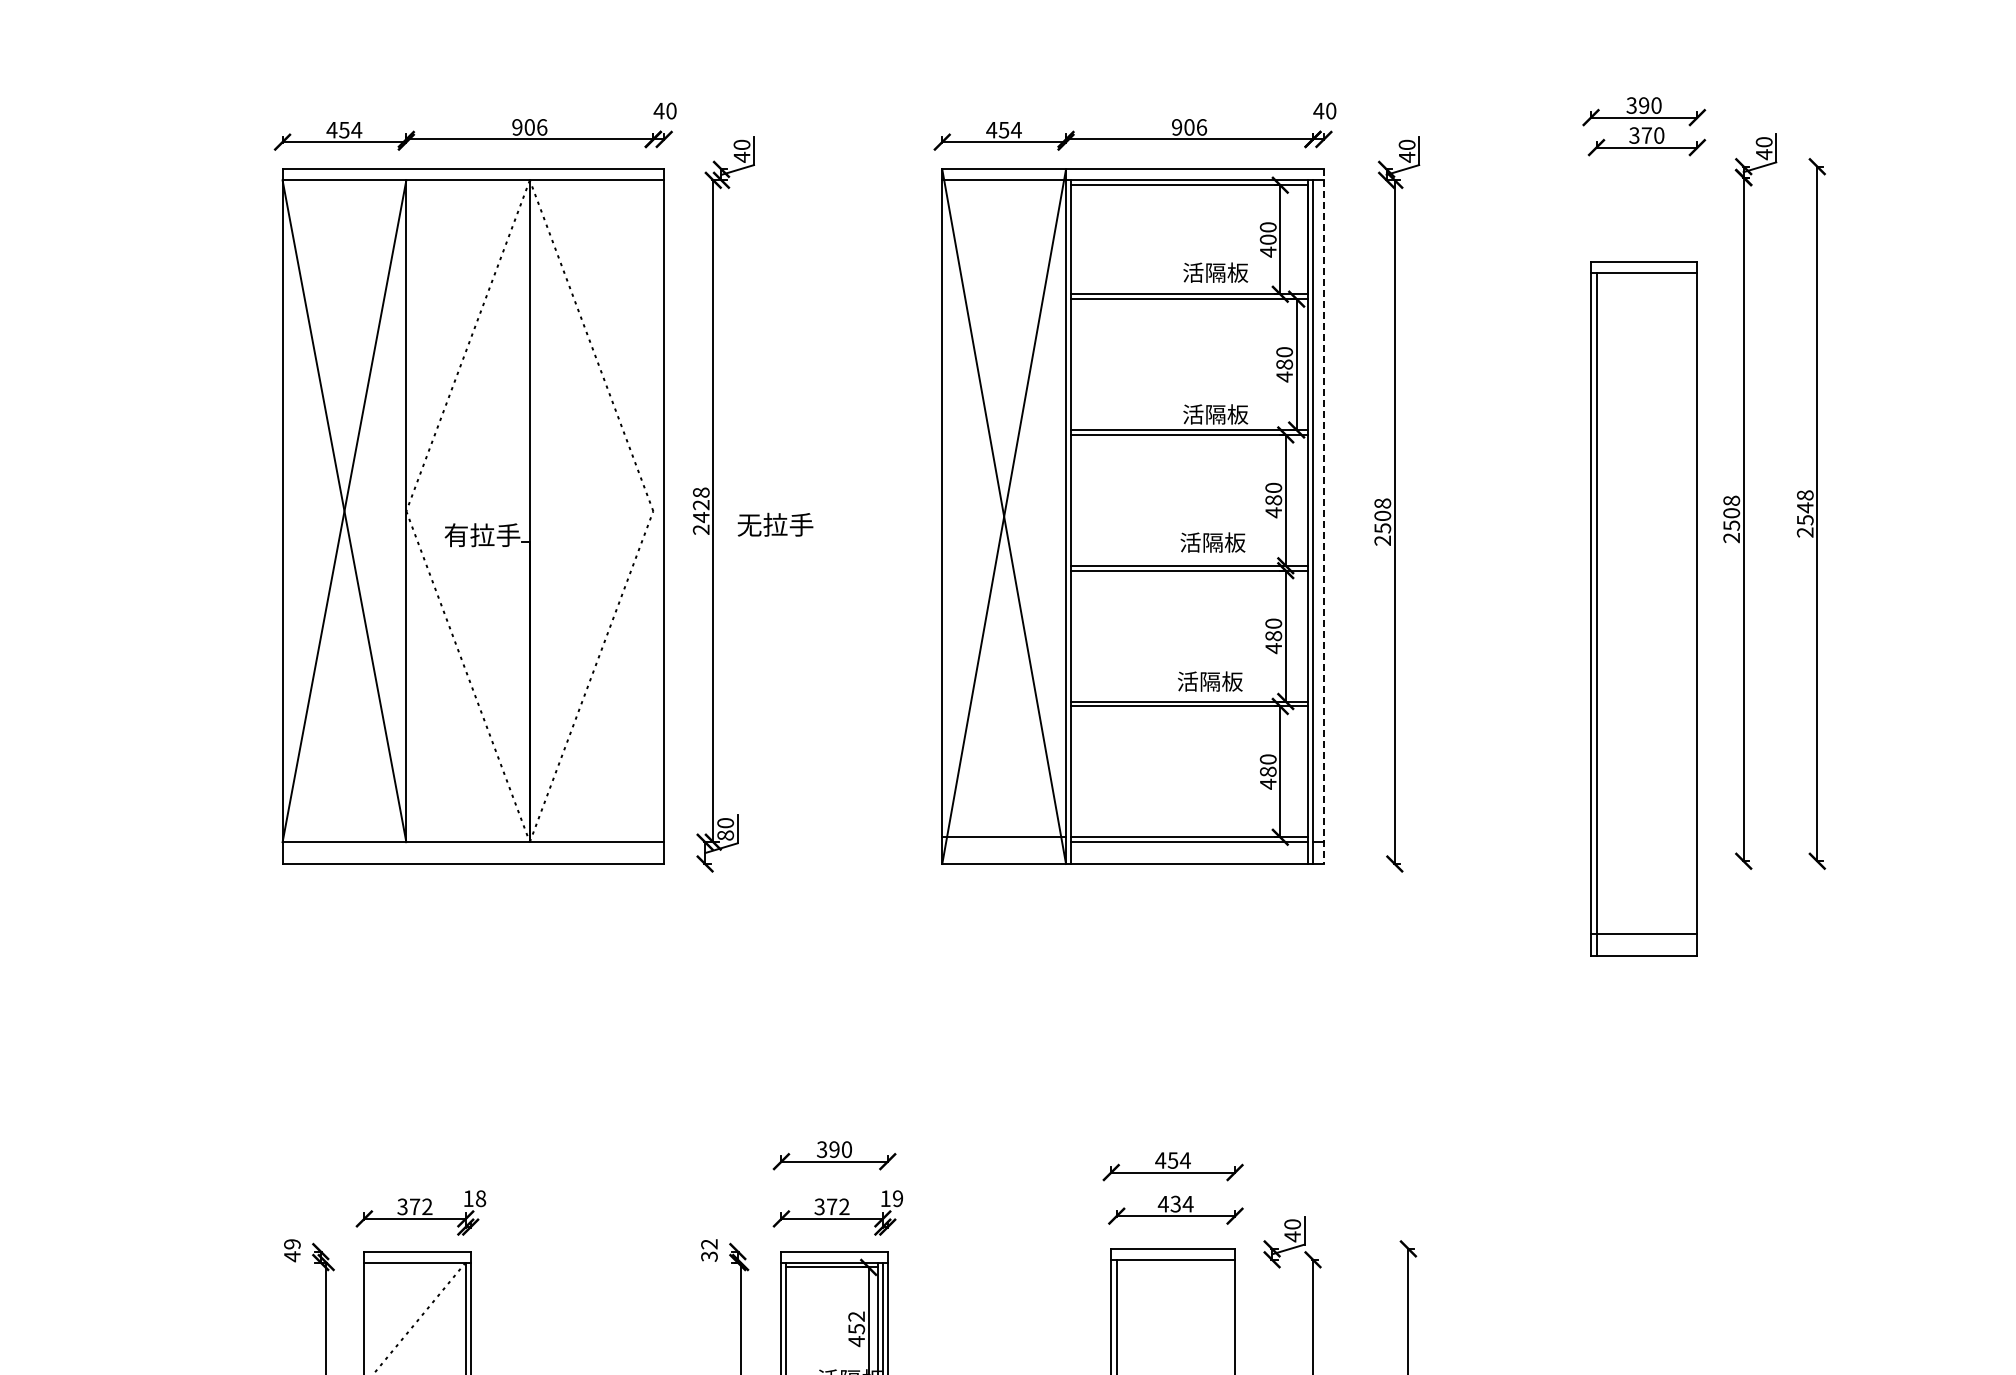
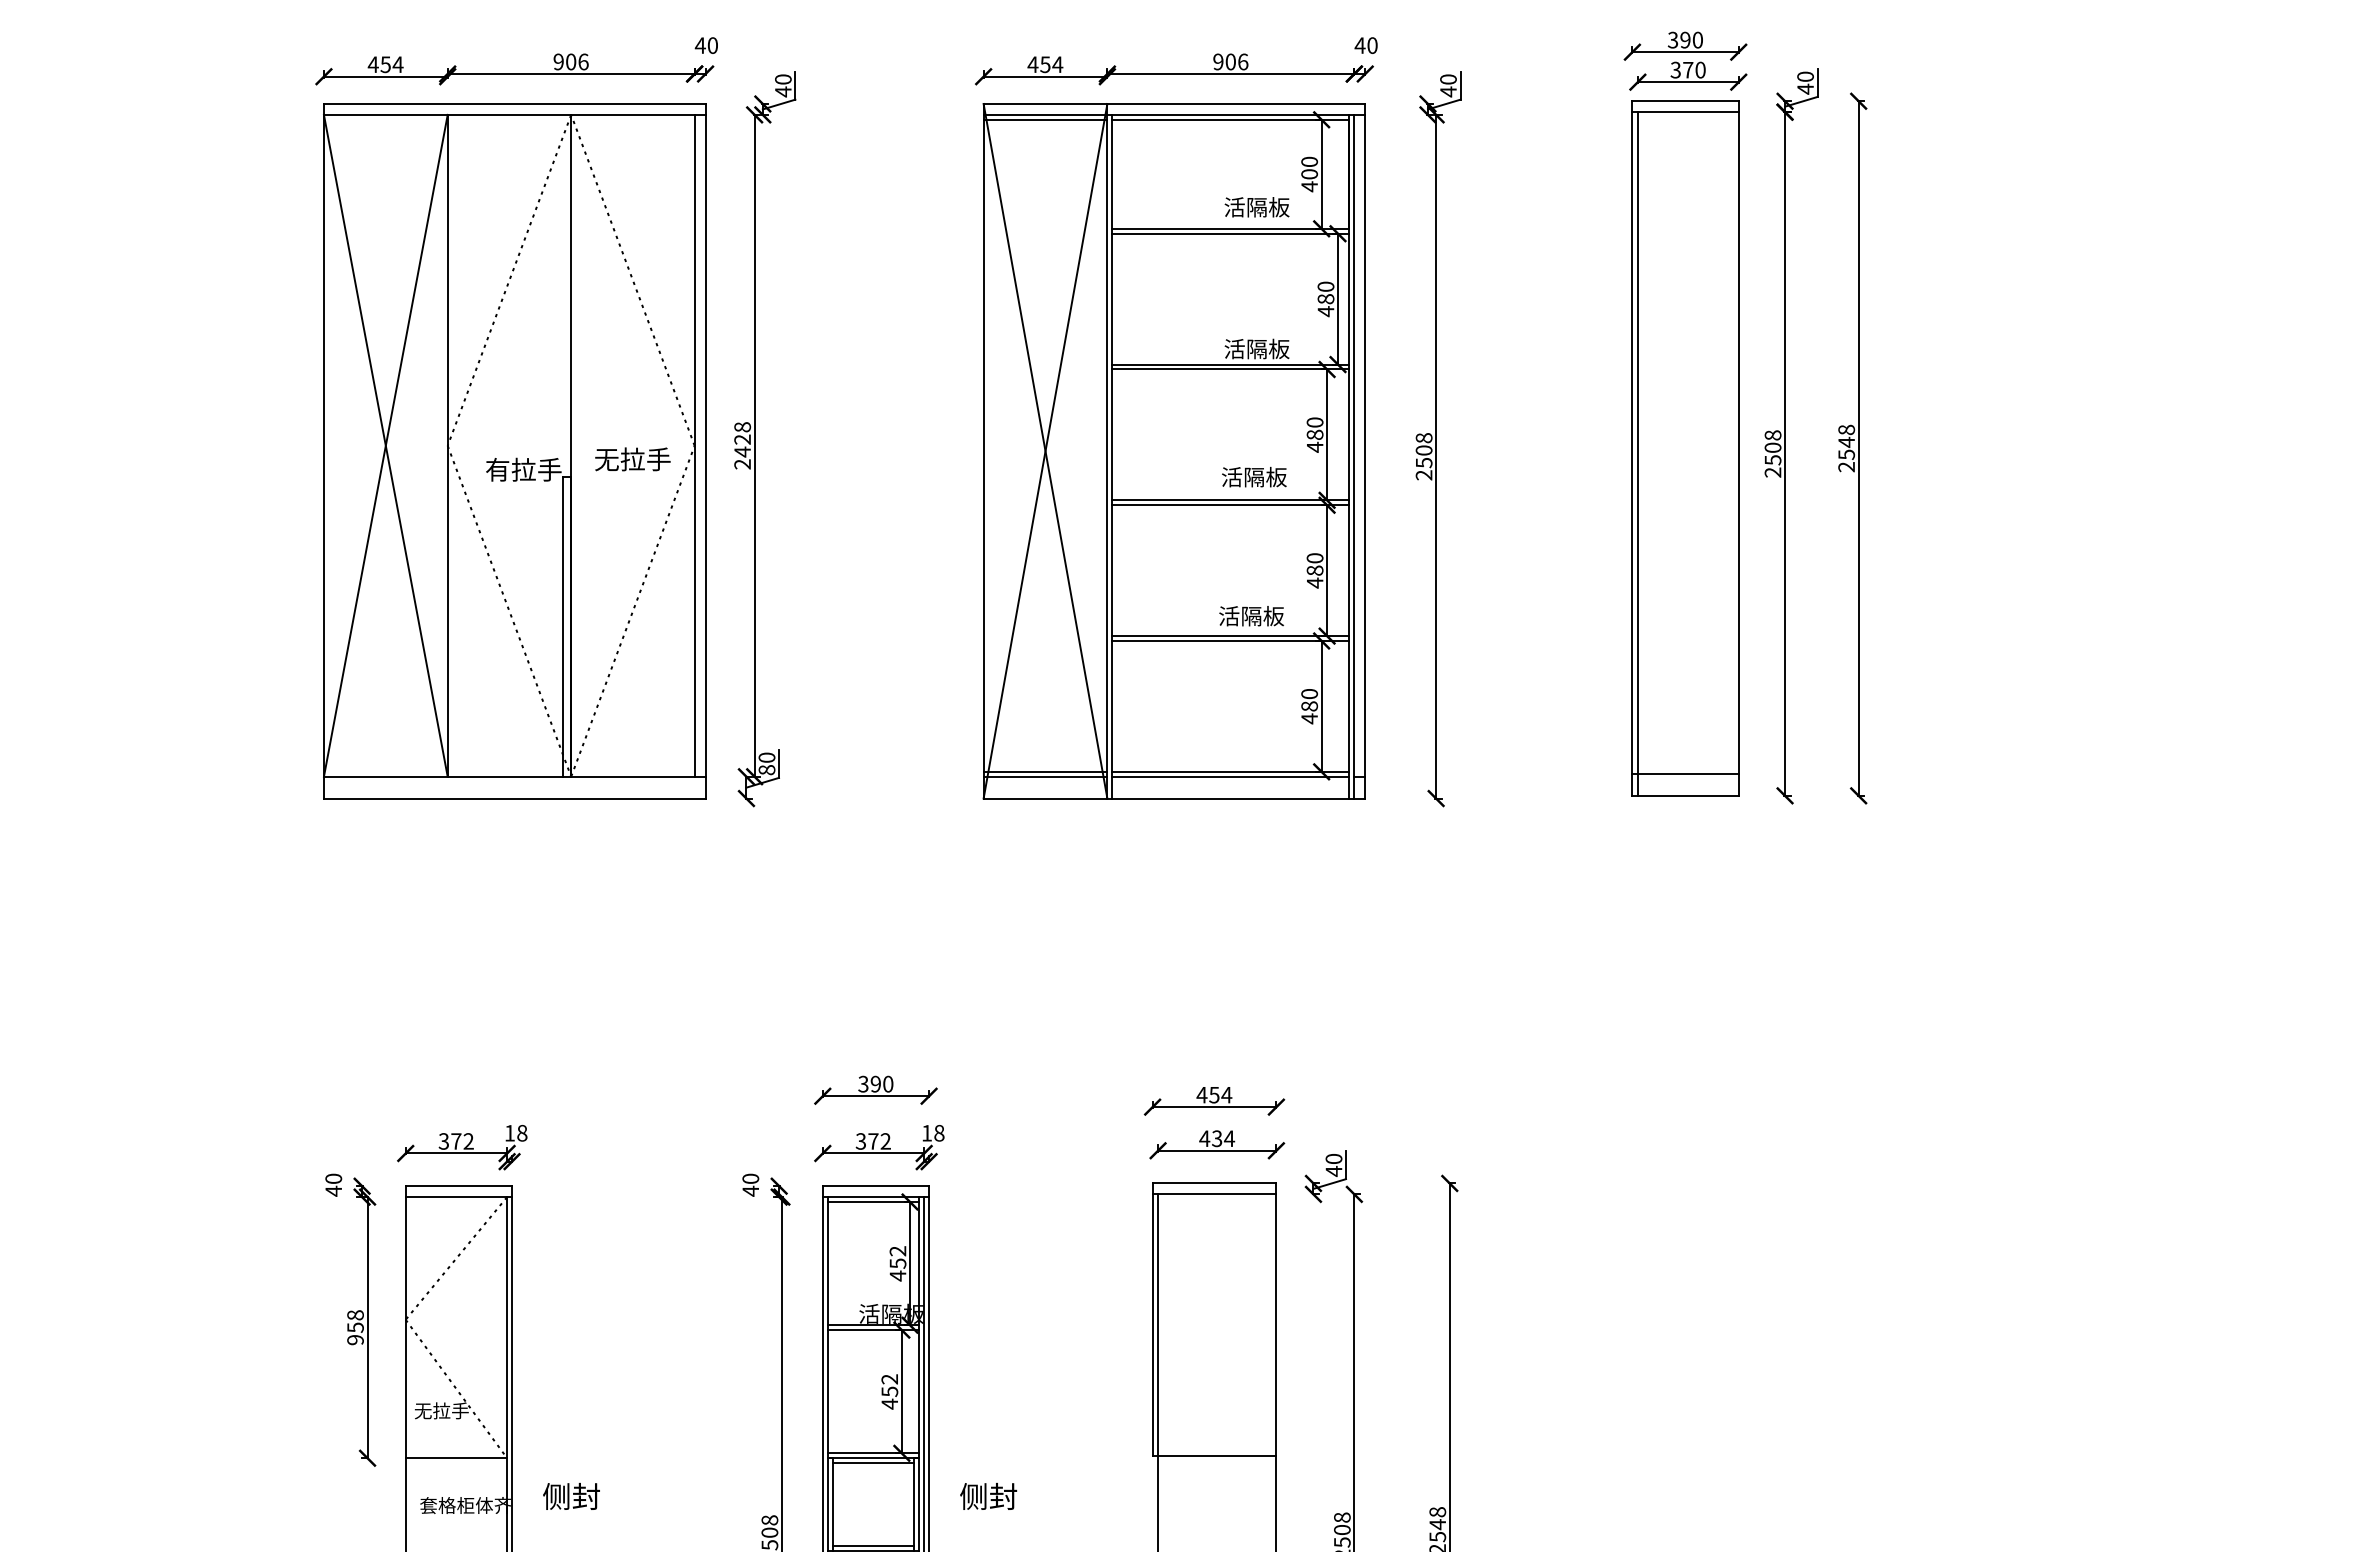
line: (1004, 184) -> (1045, 119), added
line: (653, 510) -> (694, 445), added
line: (1324, 516) -> (1365, 451), dashed -> solid
text: (775, 524) -> (632, 459), moved
part: (1644, 608) -> (1685, 448), moved
line: (522, 691) -> (563, 626), added
line: (1004, 841) -> (1045, 776), added
text: (898, 1197) -> (939, 1132), 19 -> 18
text: (292, 1243) -> (333, 1178), 49 -> 40
text: (709, 1249) -> (750, 1184), 32 -> 40

